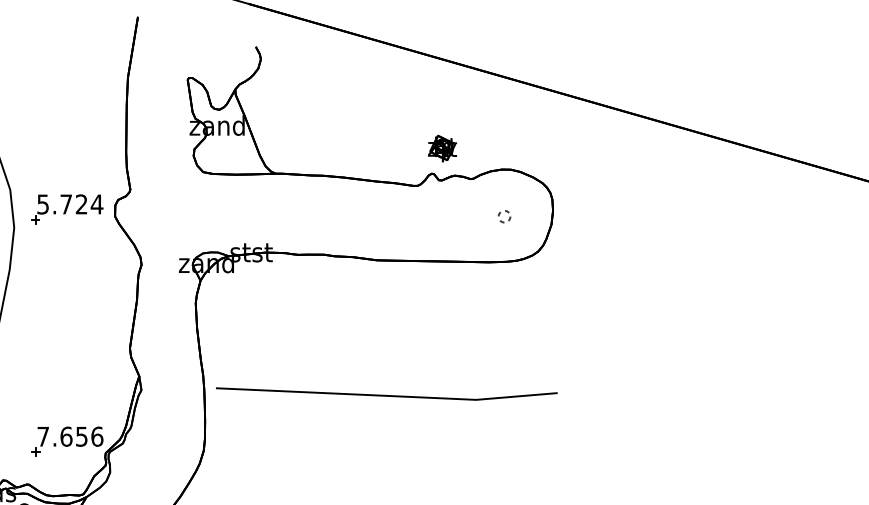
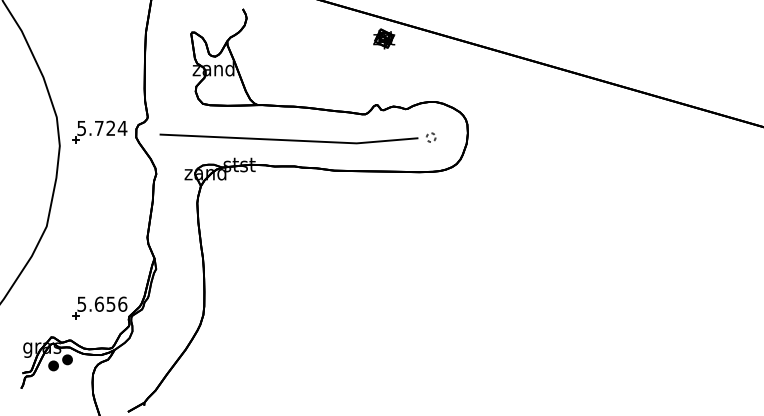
part: (442, 147) -> (384, 38), moved
line: (386, 394) -> (288, 139), moved
text: (42, 435) -> (81, 303), 7.656 -> 5.656

